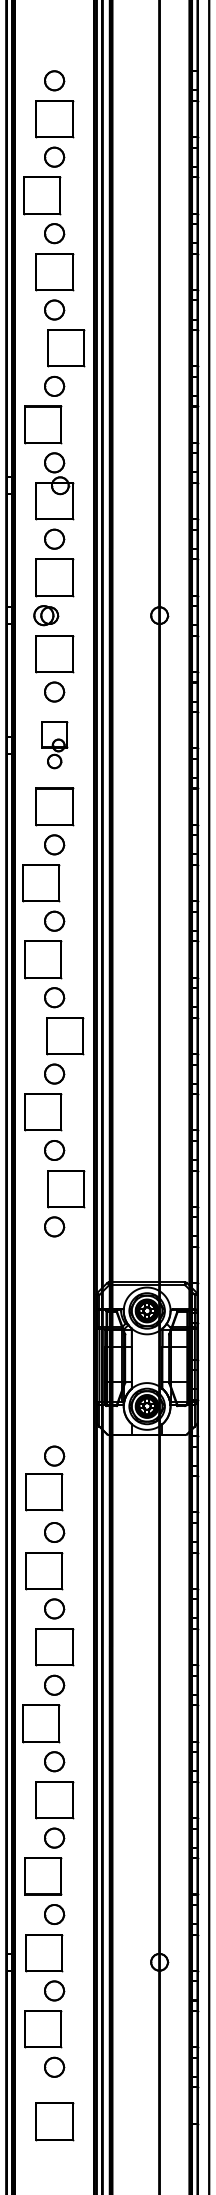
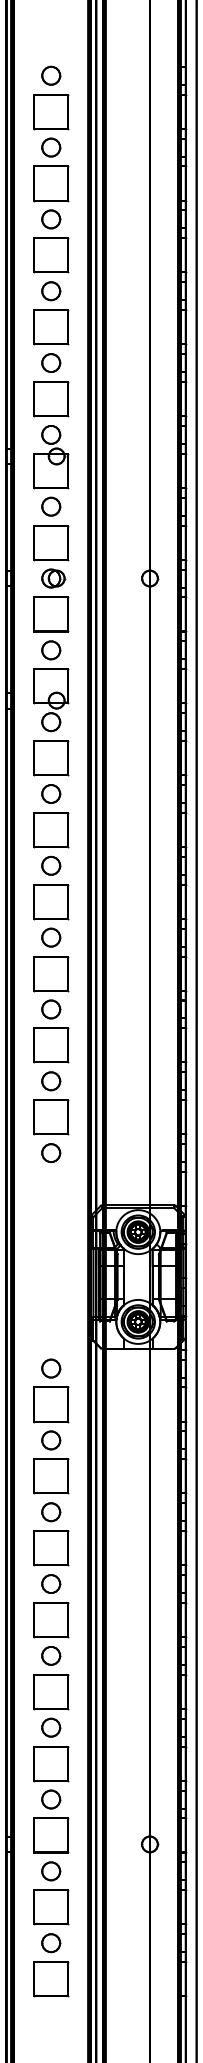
part: (42, 195) -> (51, 183), moved
part: (66, 348) -> (51, 327), moved
part: (43, 425) -> (51, 399), moved
part: (46, 615) -> (53, 578), moved
part: (54, 745) -> (51, 700), size x1.43
part: (40, 883) -> (51, 830), moved
part: (43, 960) -> (51, 902), moved
part: (65, 1036) -> (51, 974), moved
part: (43, 1112) -> (51, 1045), moved
part: (66, 1188) -> (51, 1117), moved
part: (44, 1492) -> (51, 1404), moved
part: (44, 1570) -> (51, 1476), moved
part: (40, 1724) -> (51, 1620), moved
part: (43, 1877) -> (51, 1764), moved
part: (44, 1952) -> (51, 1835), moved
part: (43, 2029) -> (51, 1907), moved
part: (54, 2121) -> (51, 1979), moved

